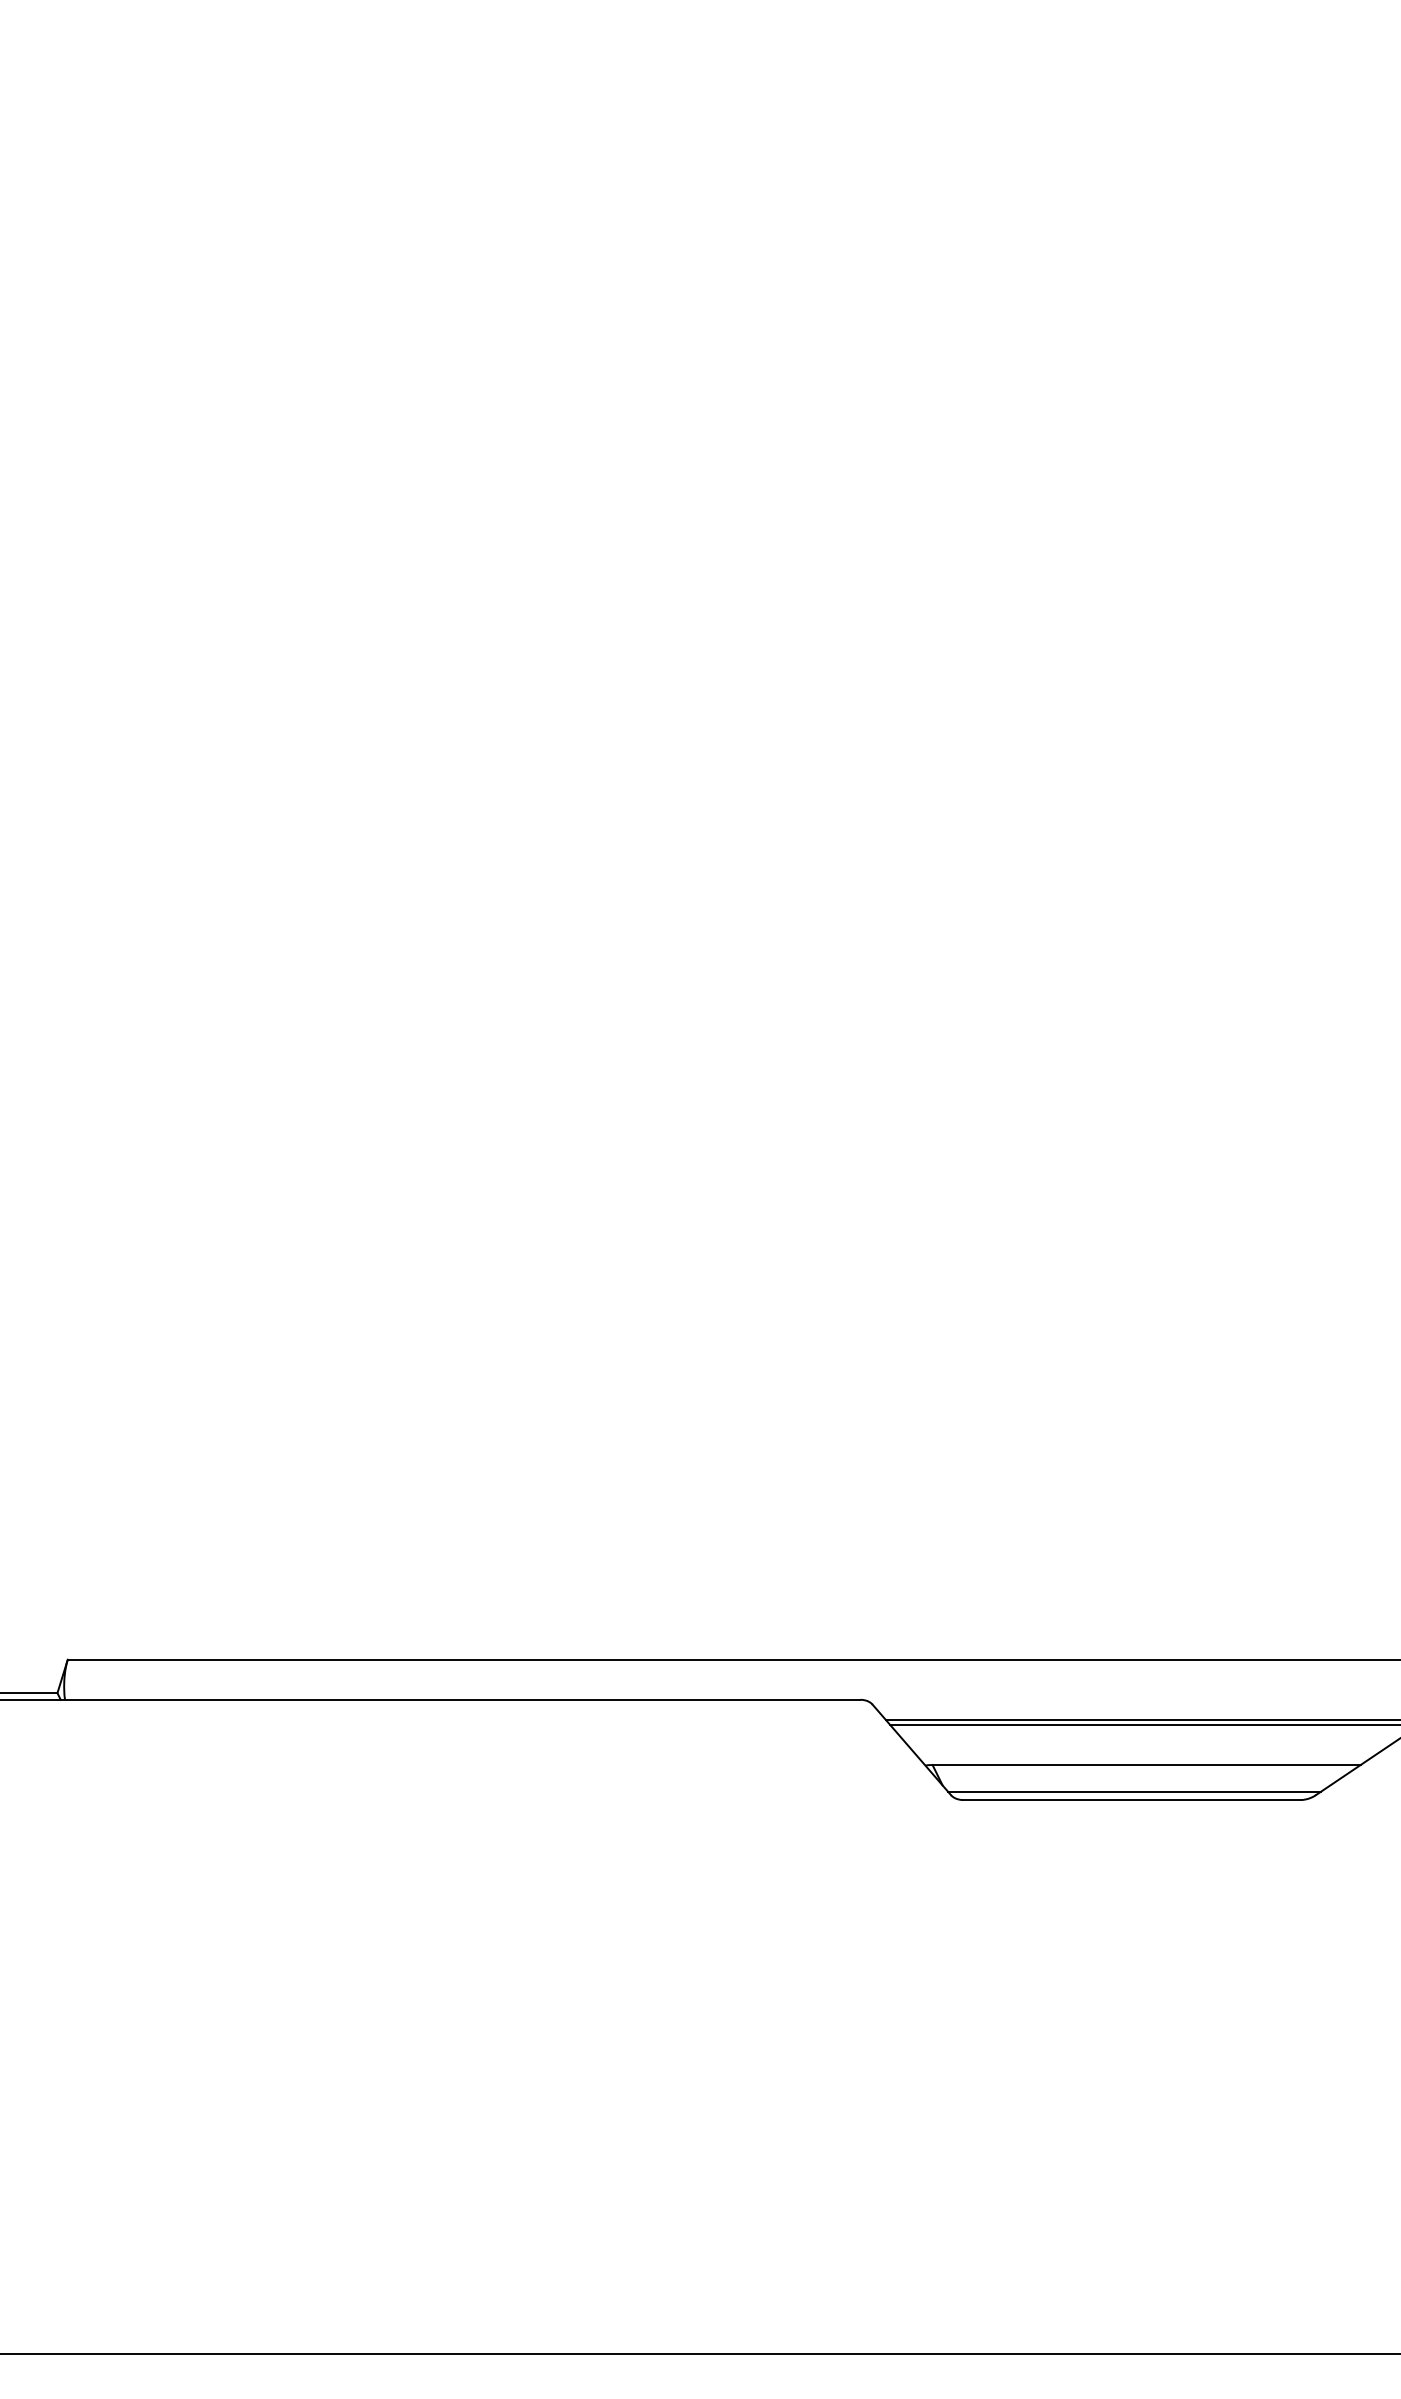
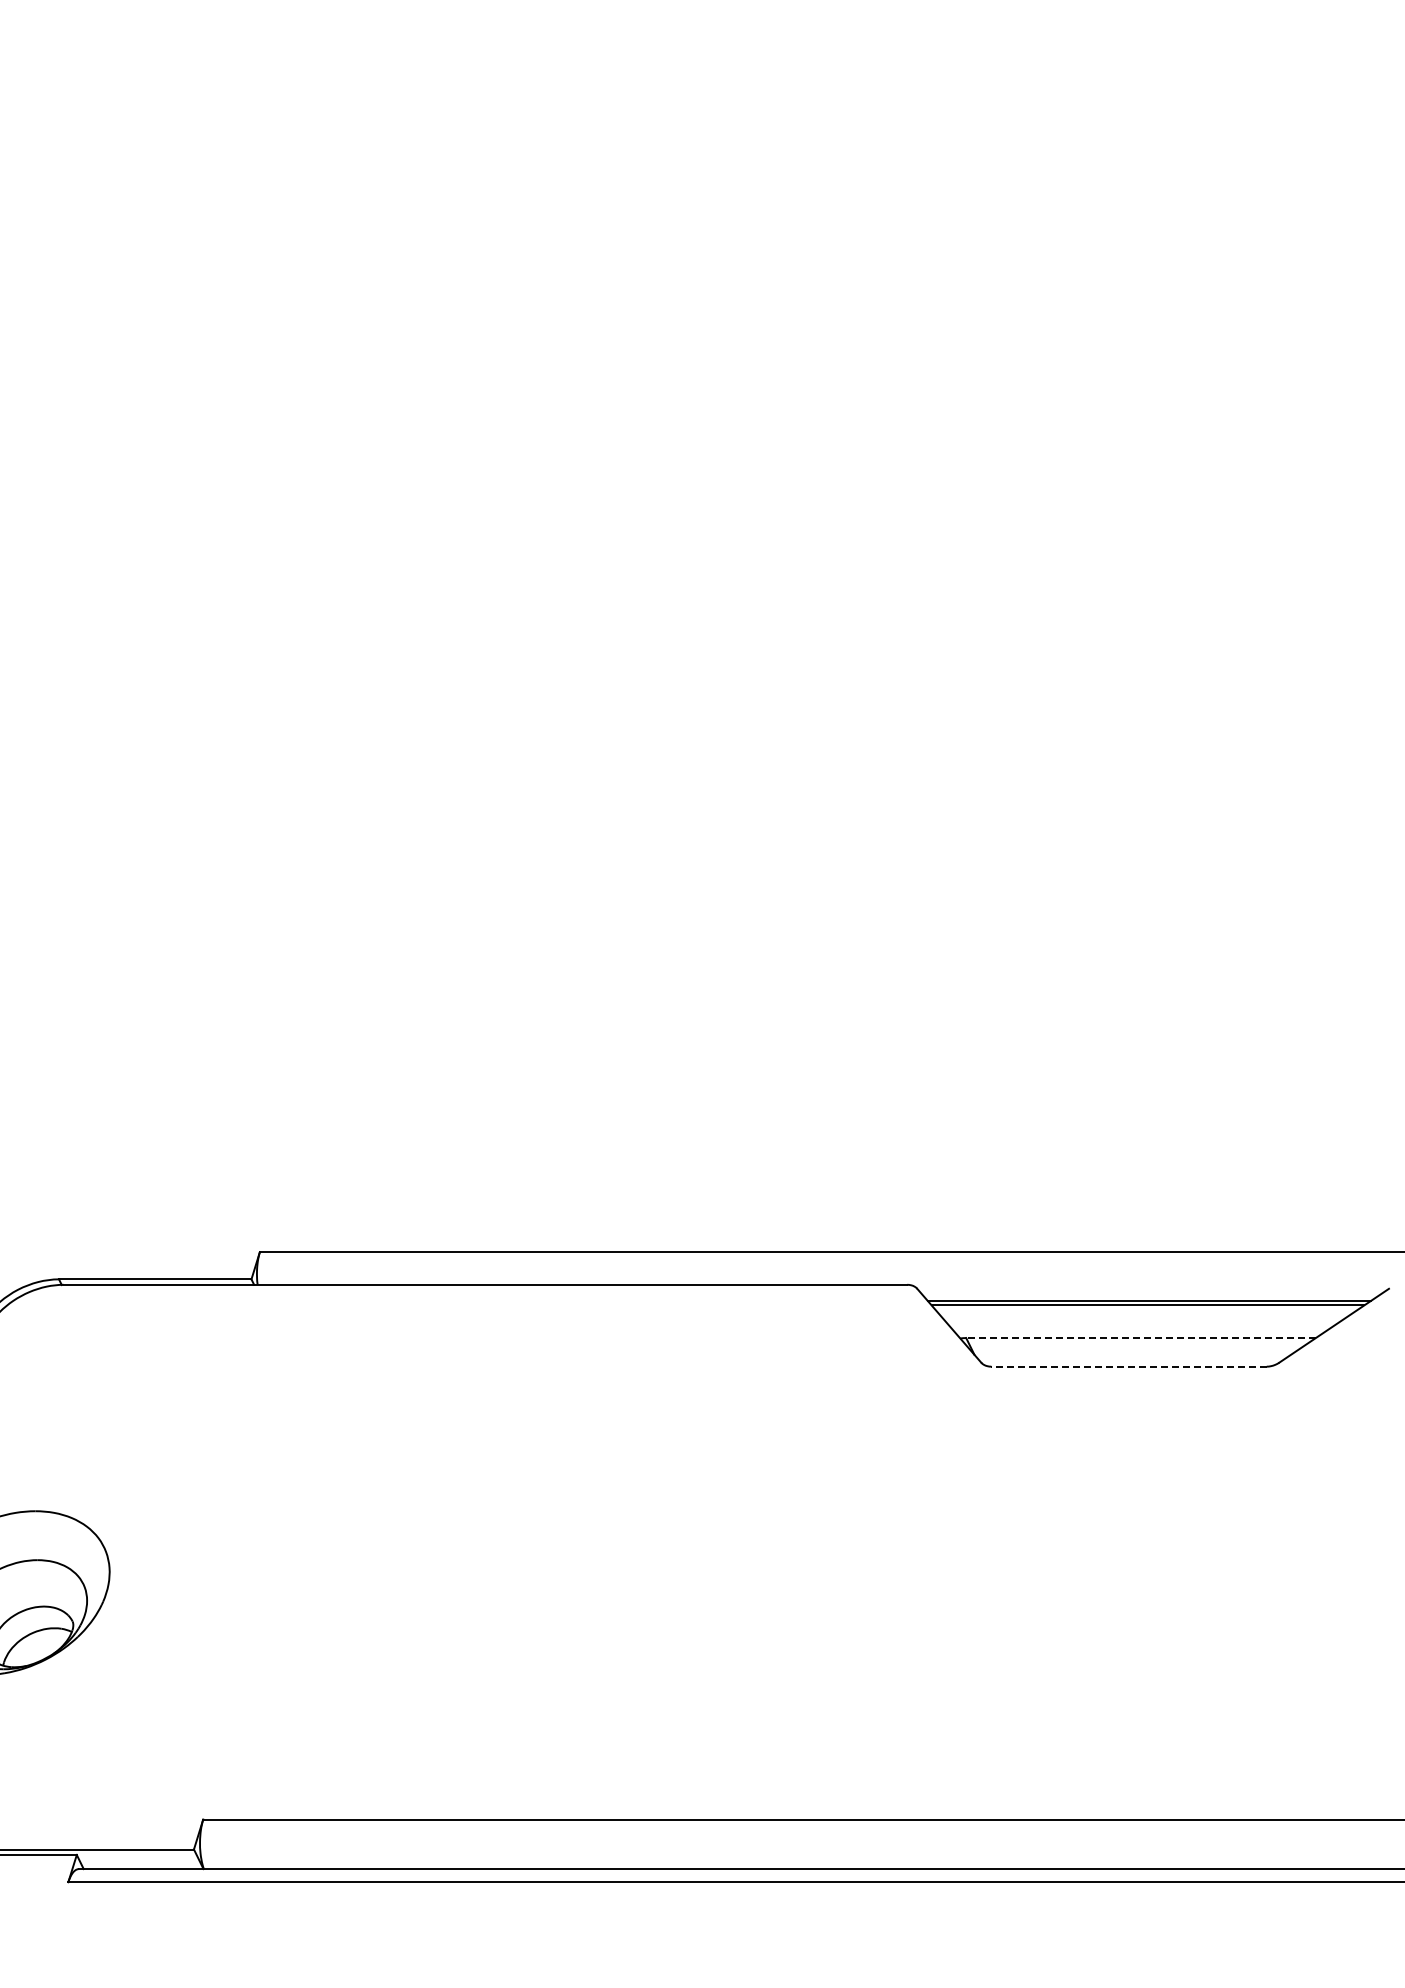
line: (1147, 1765) -> (1141, 1338), solid -> dashed
line: (1133, 1791) -> (1130, 1359), removed
line: (1132, 1799) -> (1129, 1366), solid -> dashed

